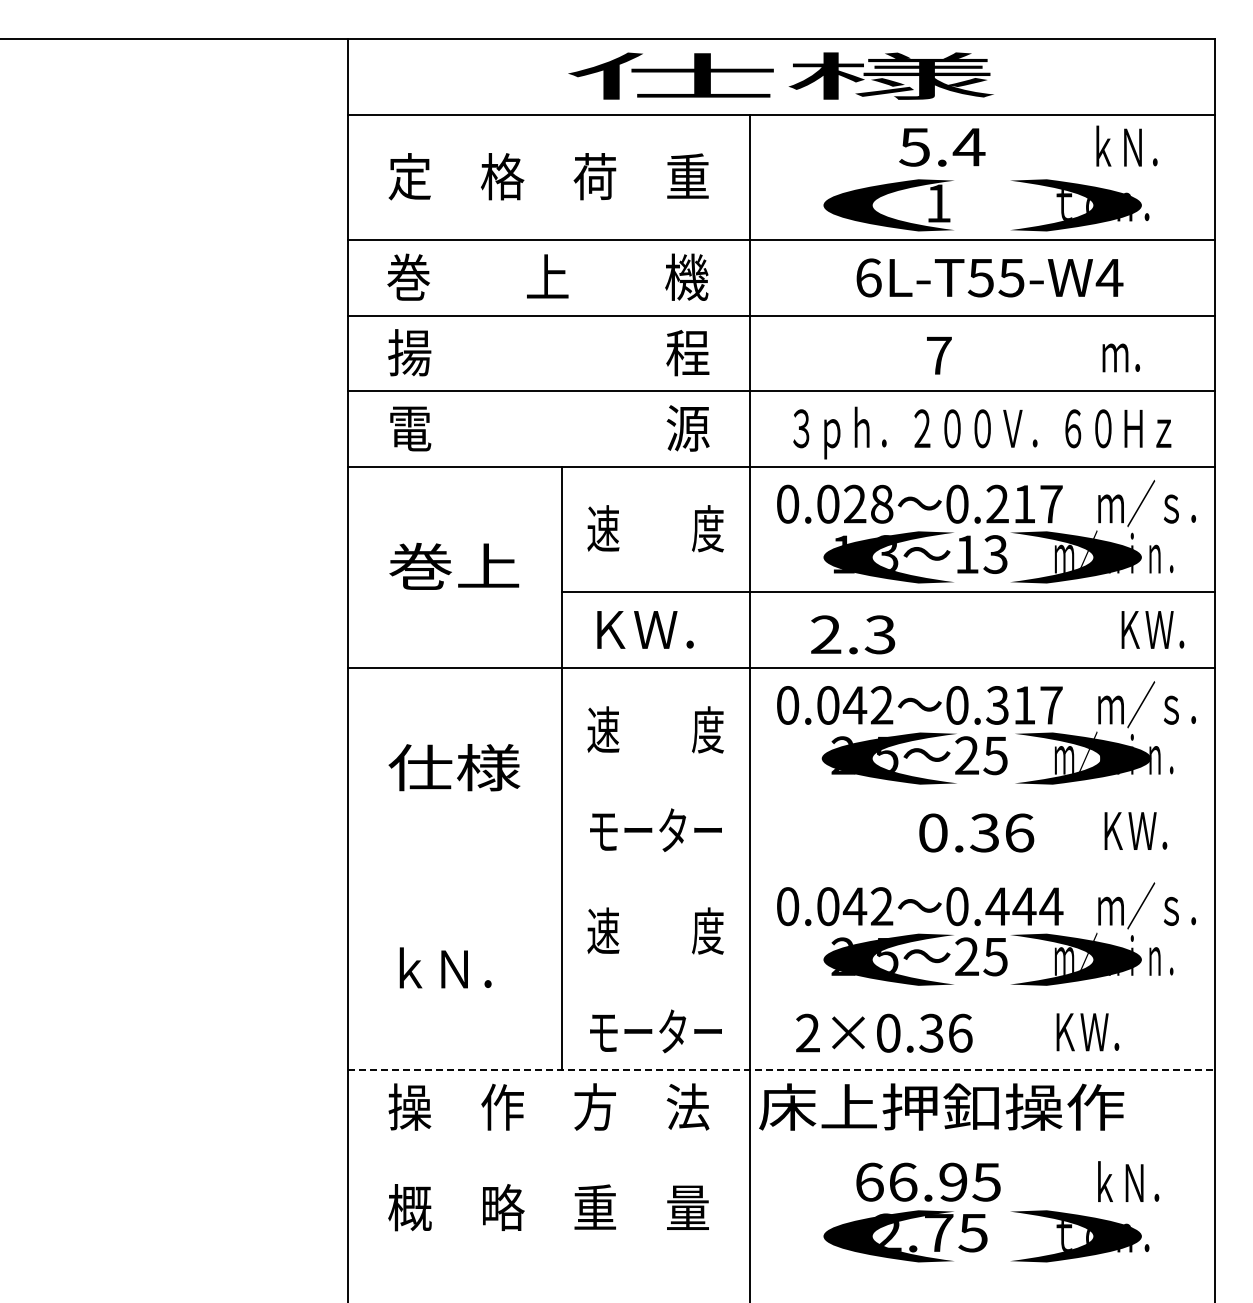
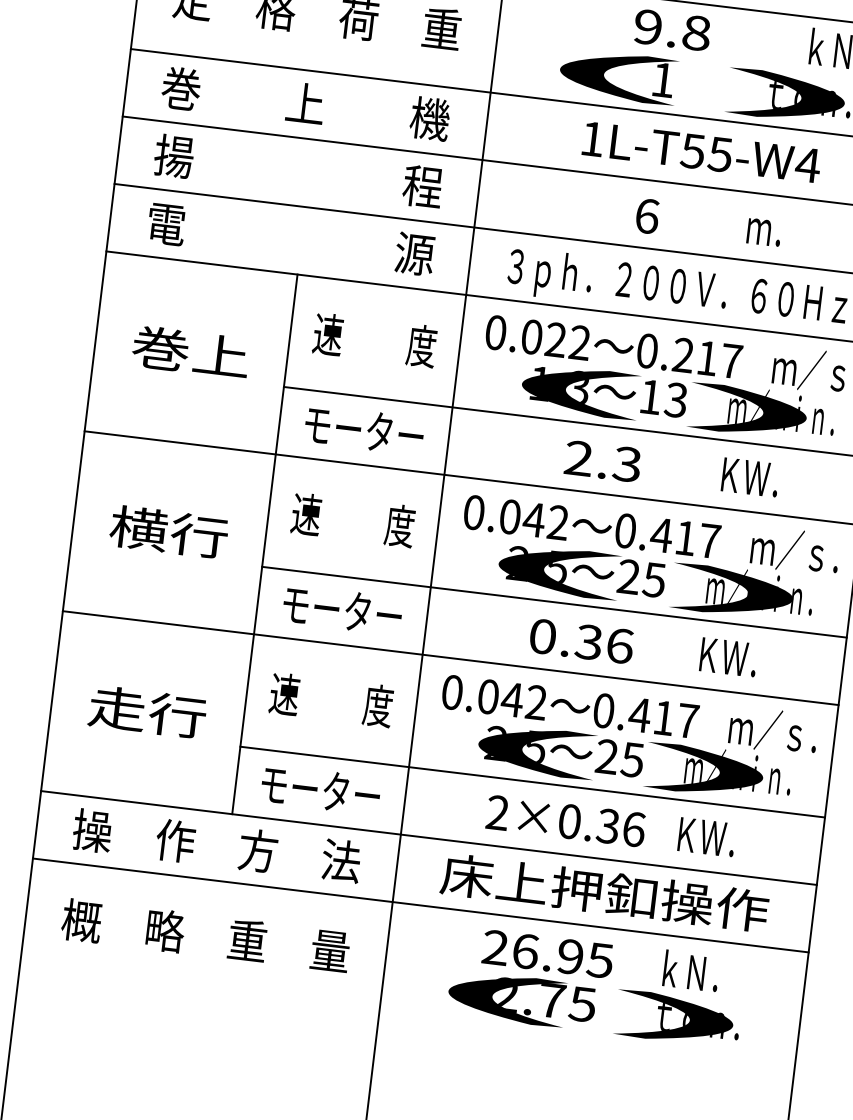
text: (942, 146) -> (672, 29), 5.4 -> 9.8
text: (868, 277) -> (592, 138), 6L-T55-W4 -> 1L-T55-W4
text: (939, 355) -> (647, 216), 7 -> 6
text: (1120, 357) -> (763, 232), moved
text: (881, 503) -> (579, 342), 0.028 -> 0.022
text: (655, 628) -> (364, 429), ＫＷ． -> モーター
text: (1152, 629) -> (750, 477), moved
text: (853, 634) -> (603, 461), moved
text: (997, 705) -> (661, 535), 0.317 -> 0.417
text: (454, 767) -> (169, 532), 仕様 -> 横行
line: (888, 793) -> (554, 602), added
text: (1135, 830) -> (728, 656), moved
text: (976, 832) -> (581, 640), moved
line: (781, 868) -> (450, 657), added
text: (1037, 906) -> (675, 719), 0.444 -> 0.417
text: (454, 968) -> (147, 711), ｋＮ． -> 走行
line: (888, 994) -> (532, 782), added
text: (884, 1032) -> (566, 820), moved
line: (781, 1070) -> (428, 838), dashed -> solid
text: (941, 1106) -> (604, 892), moved
line: (781, 1145) -> (420, 905), added
text: (869, 1181) -> (495, 947), 66.95 -> 26.95
text: (1128, 1181) -> (691, 970), moved

